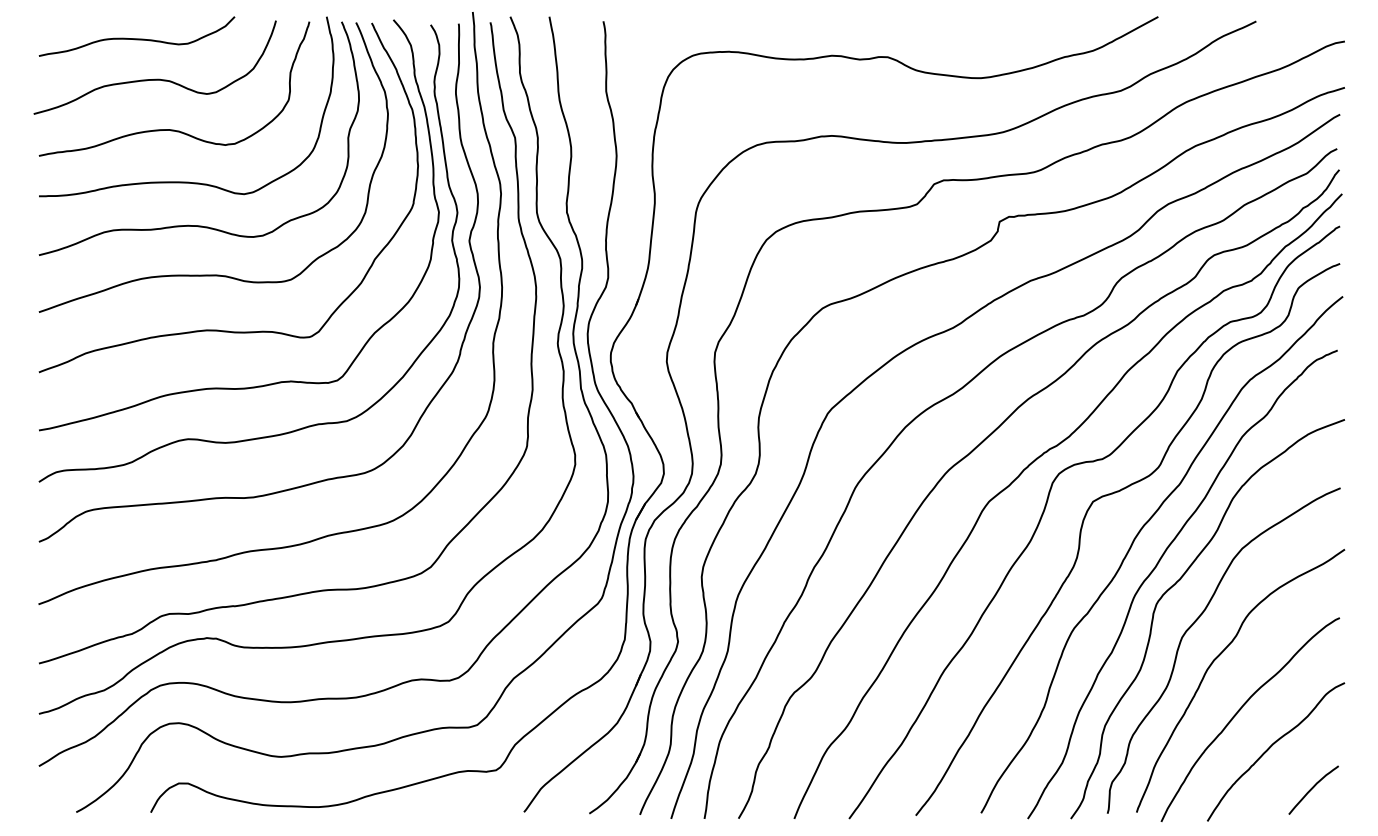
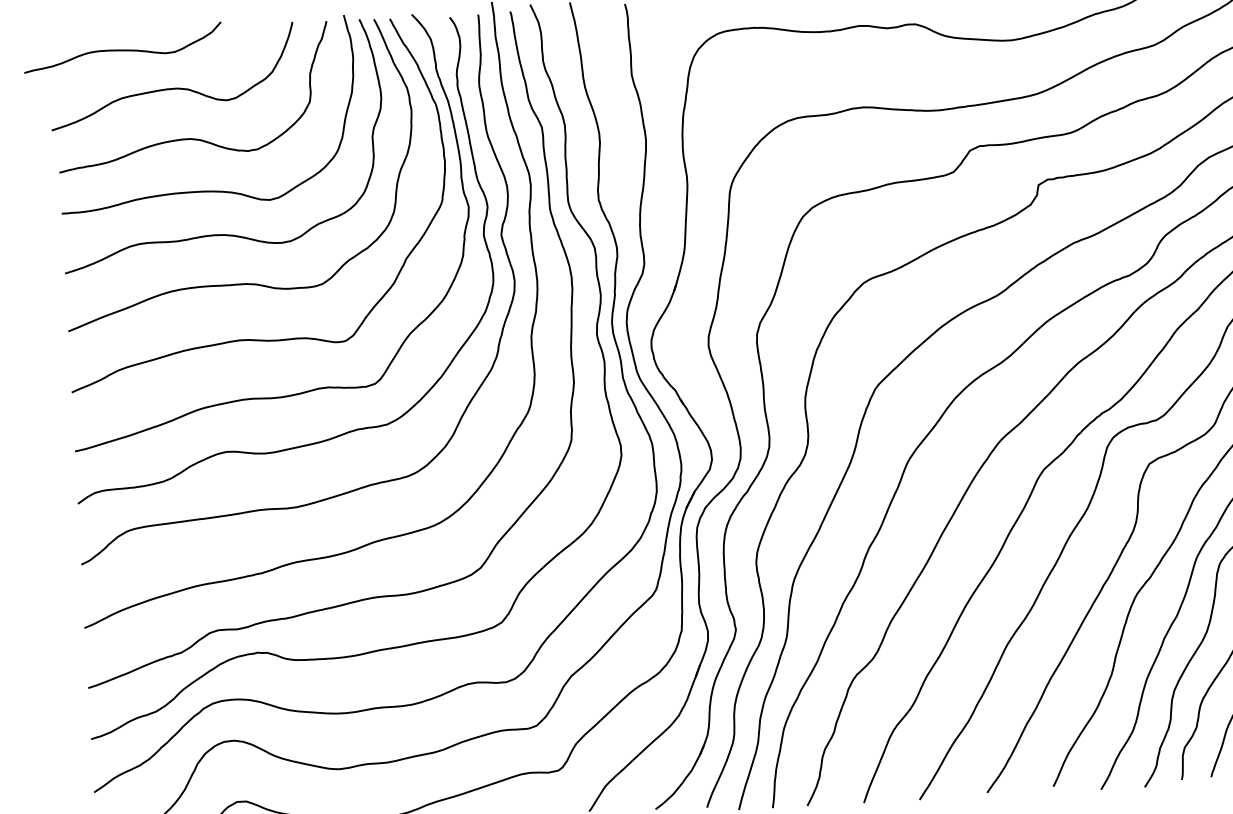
curve: (136, 38) -> (122, 49), moved

